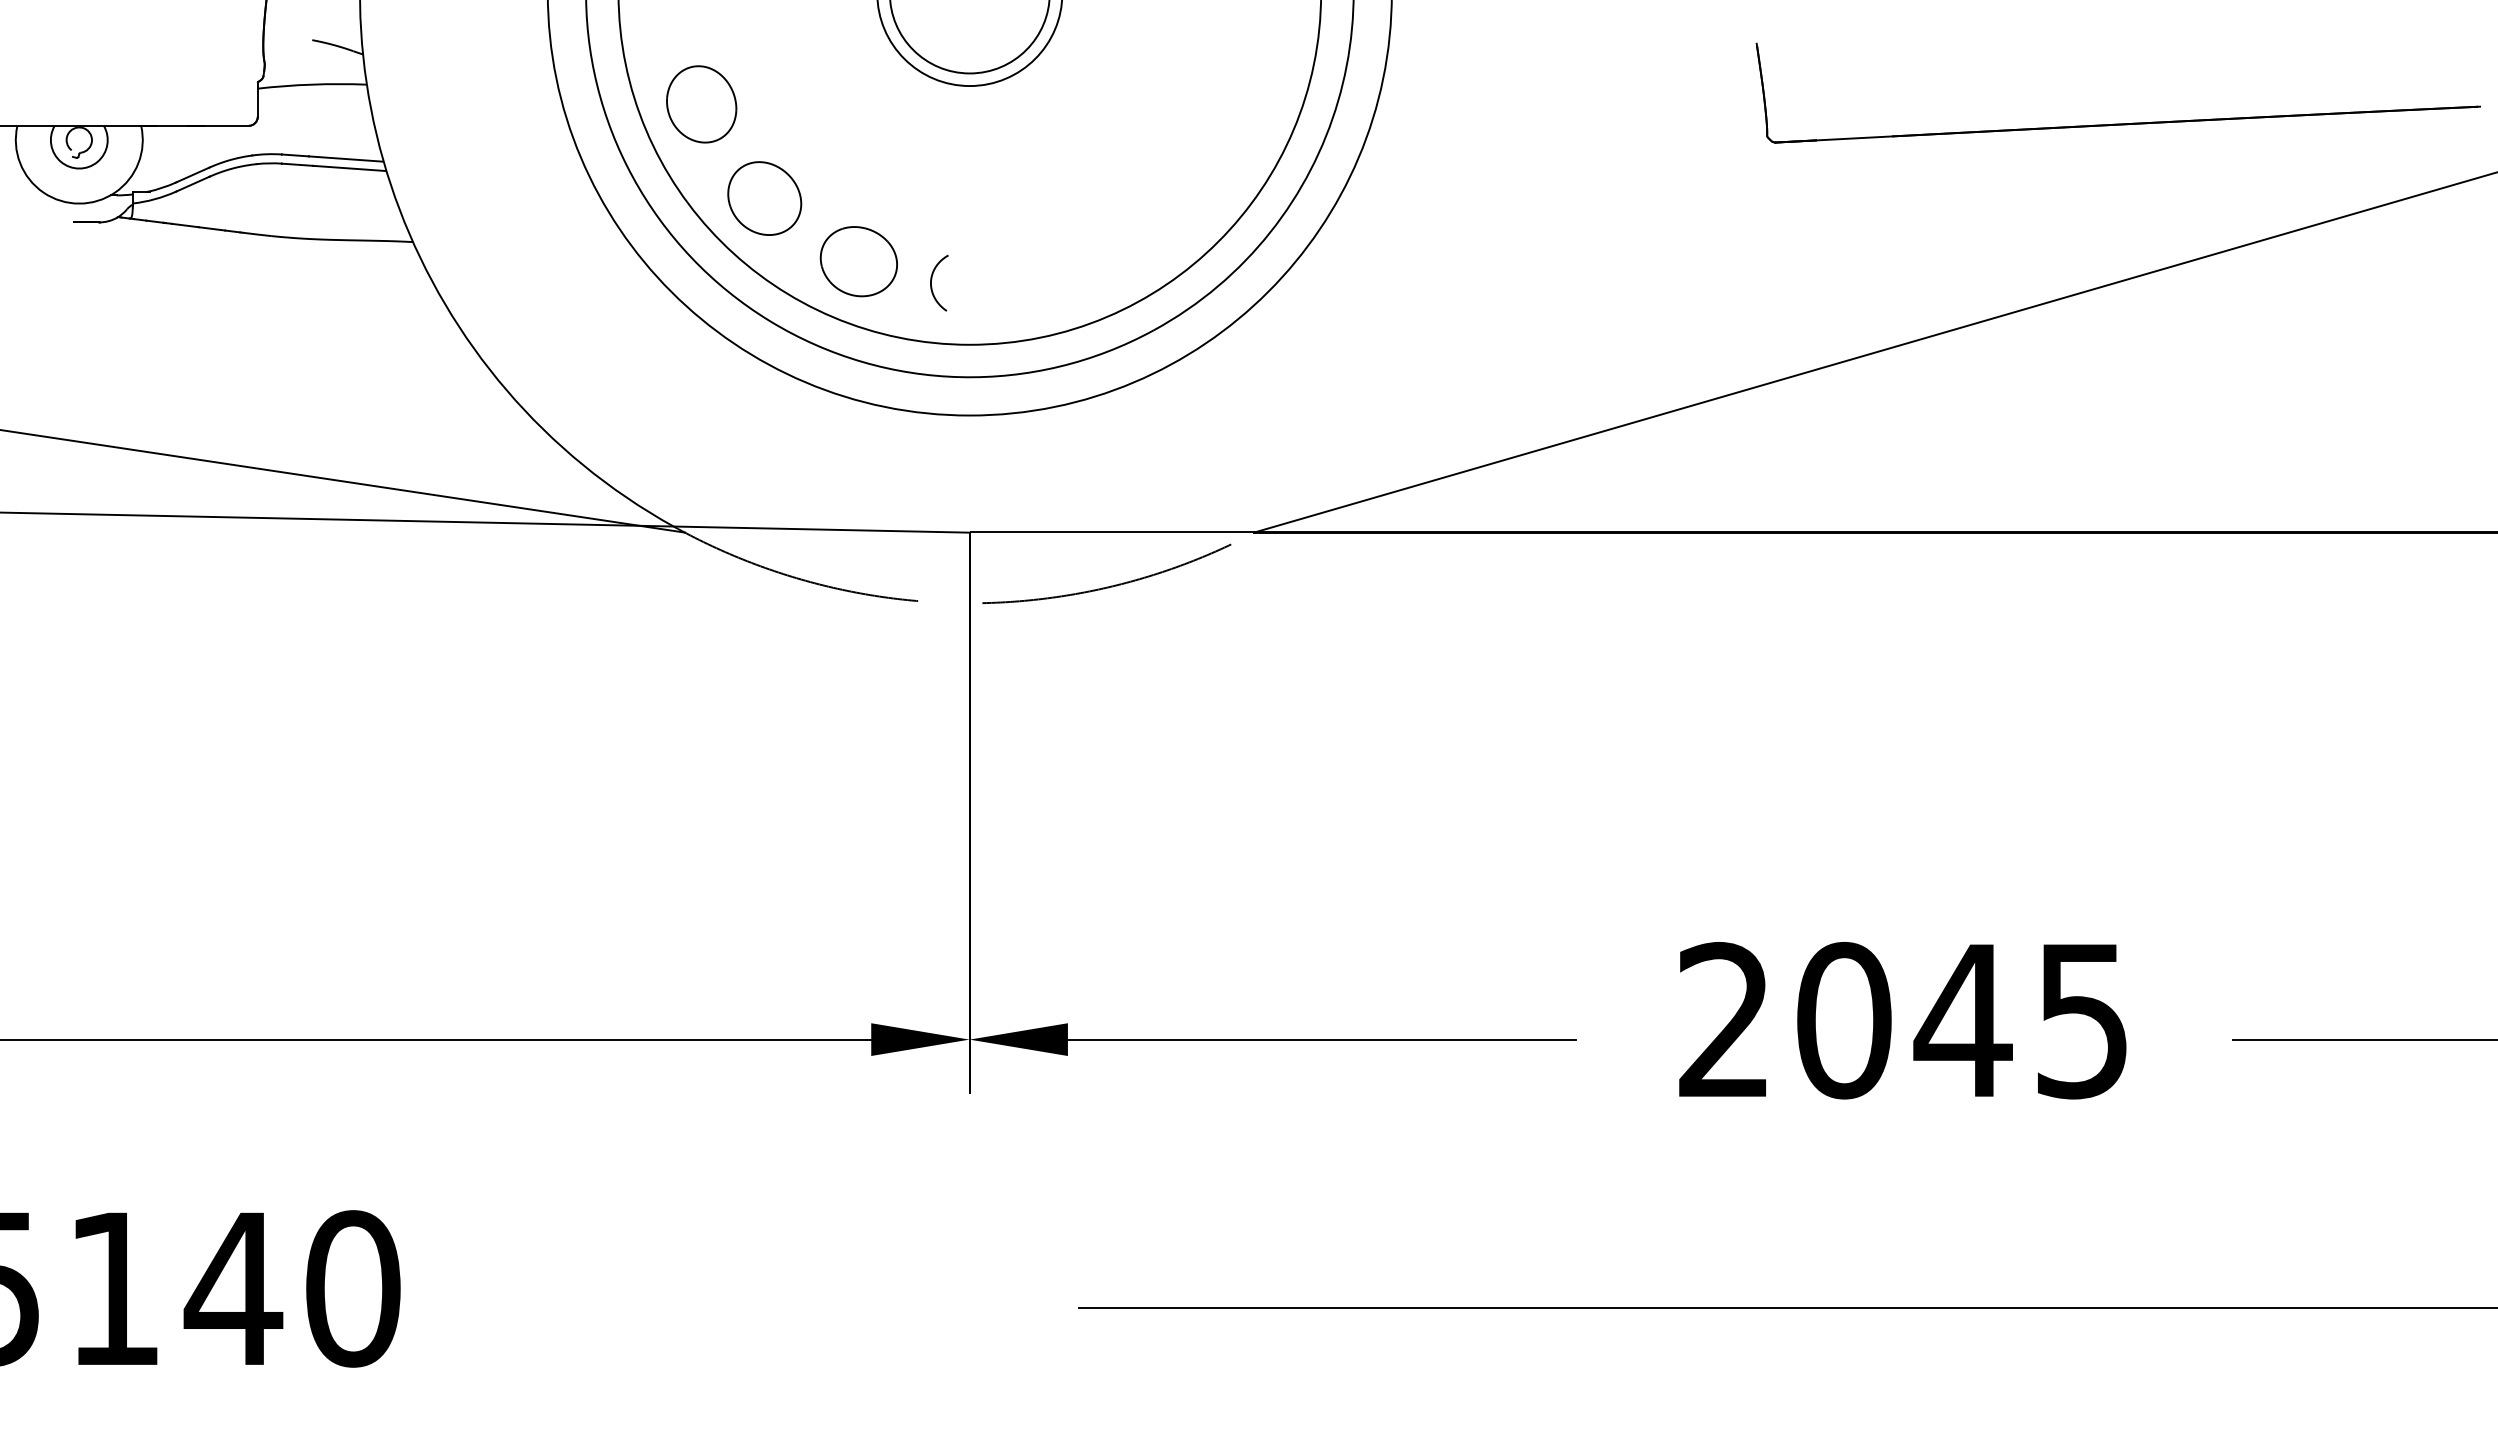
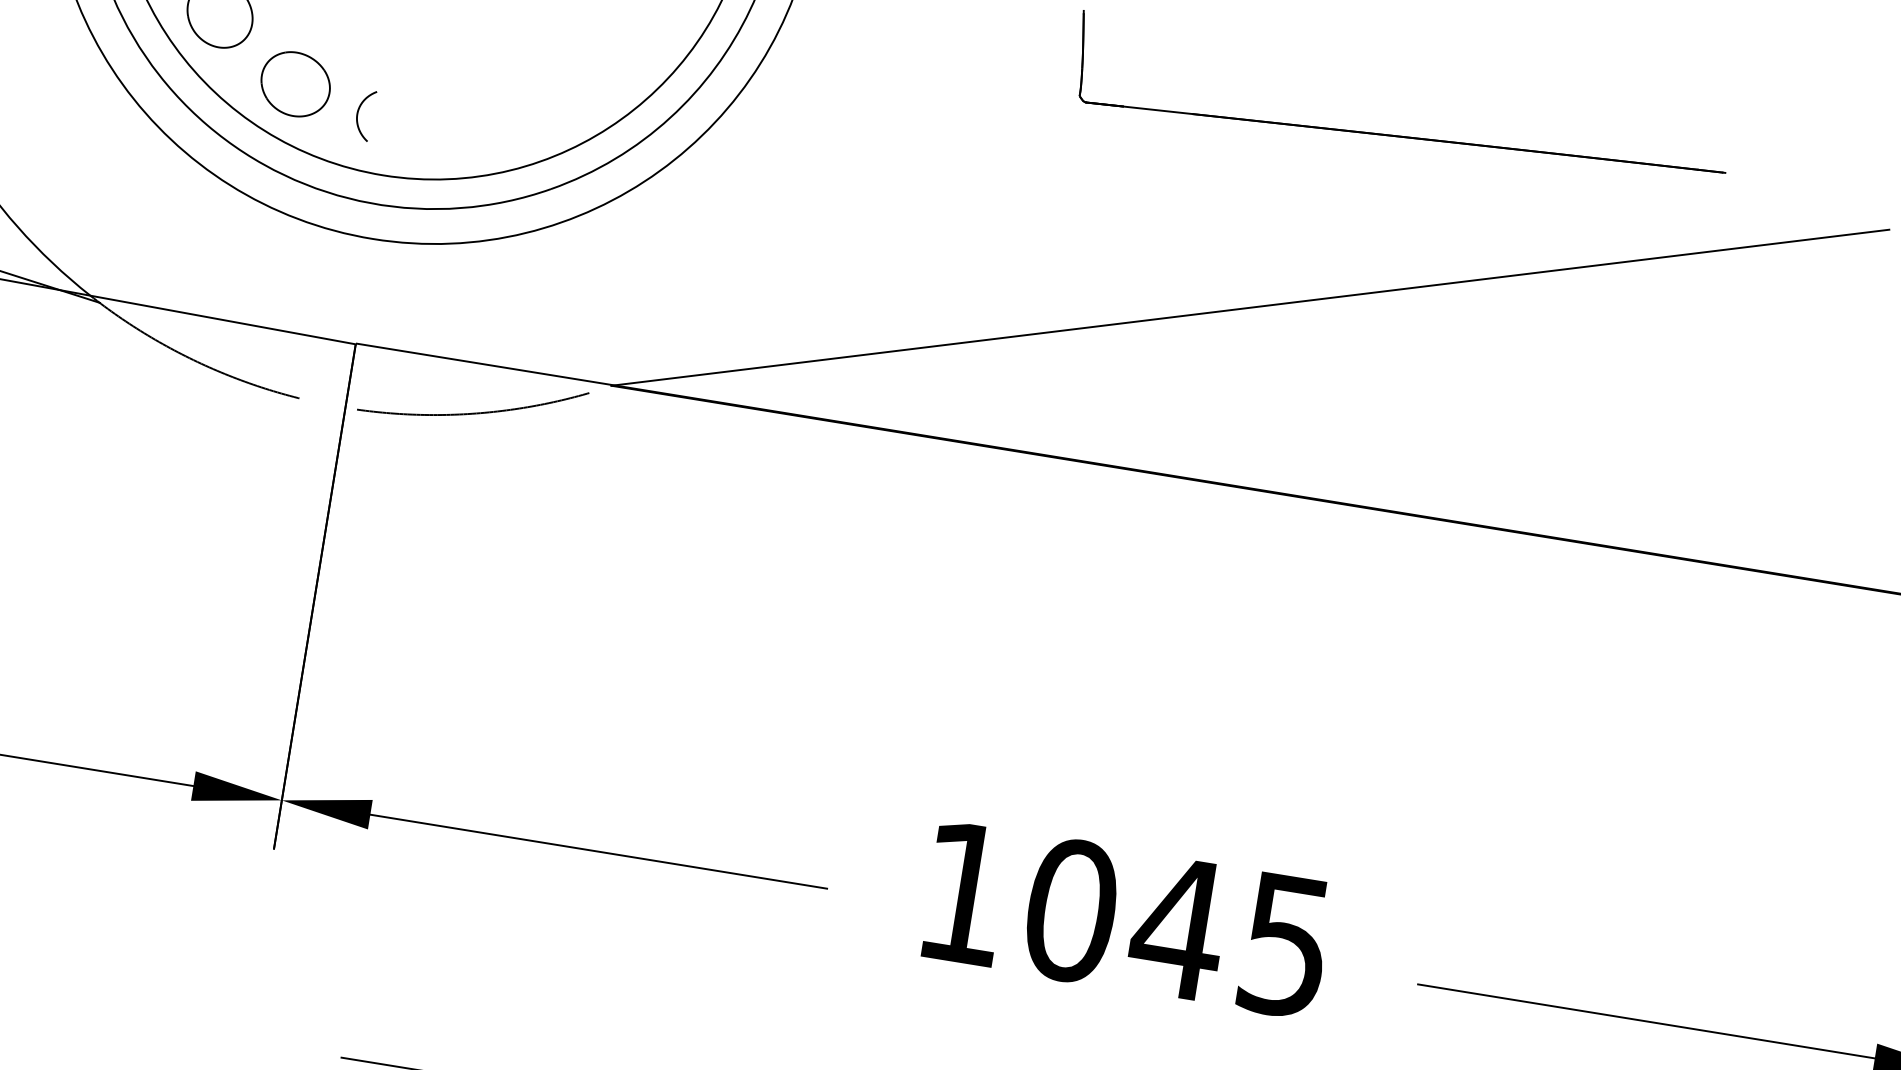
part: (2117, 123) -> (1396, 135), moved
text: (1723, 1018) -> (963, 891), 2045 -> 1045

